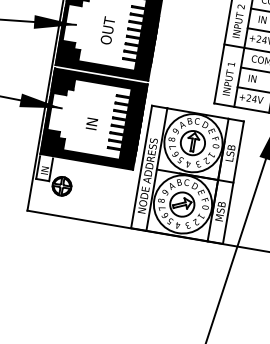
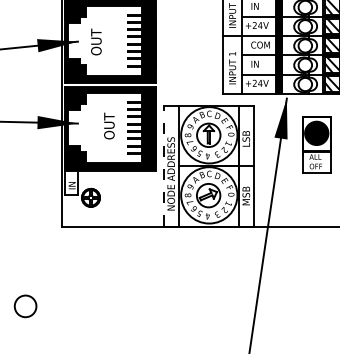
text: (108, 30) -> (96, 41), moved
text: (93, 115) -> (109, 125), IN -> OUT
line: (141, 165) -> (163, 165), solid -> dashed

